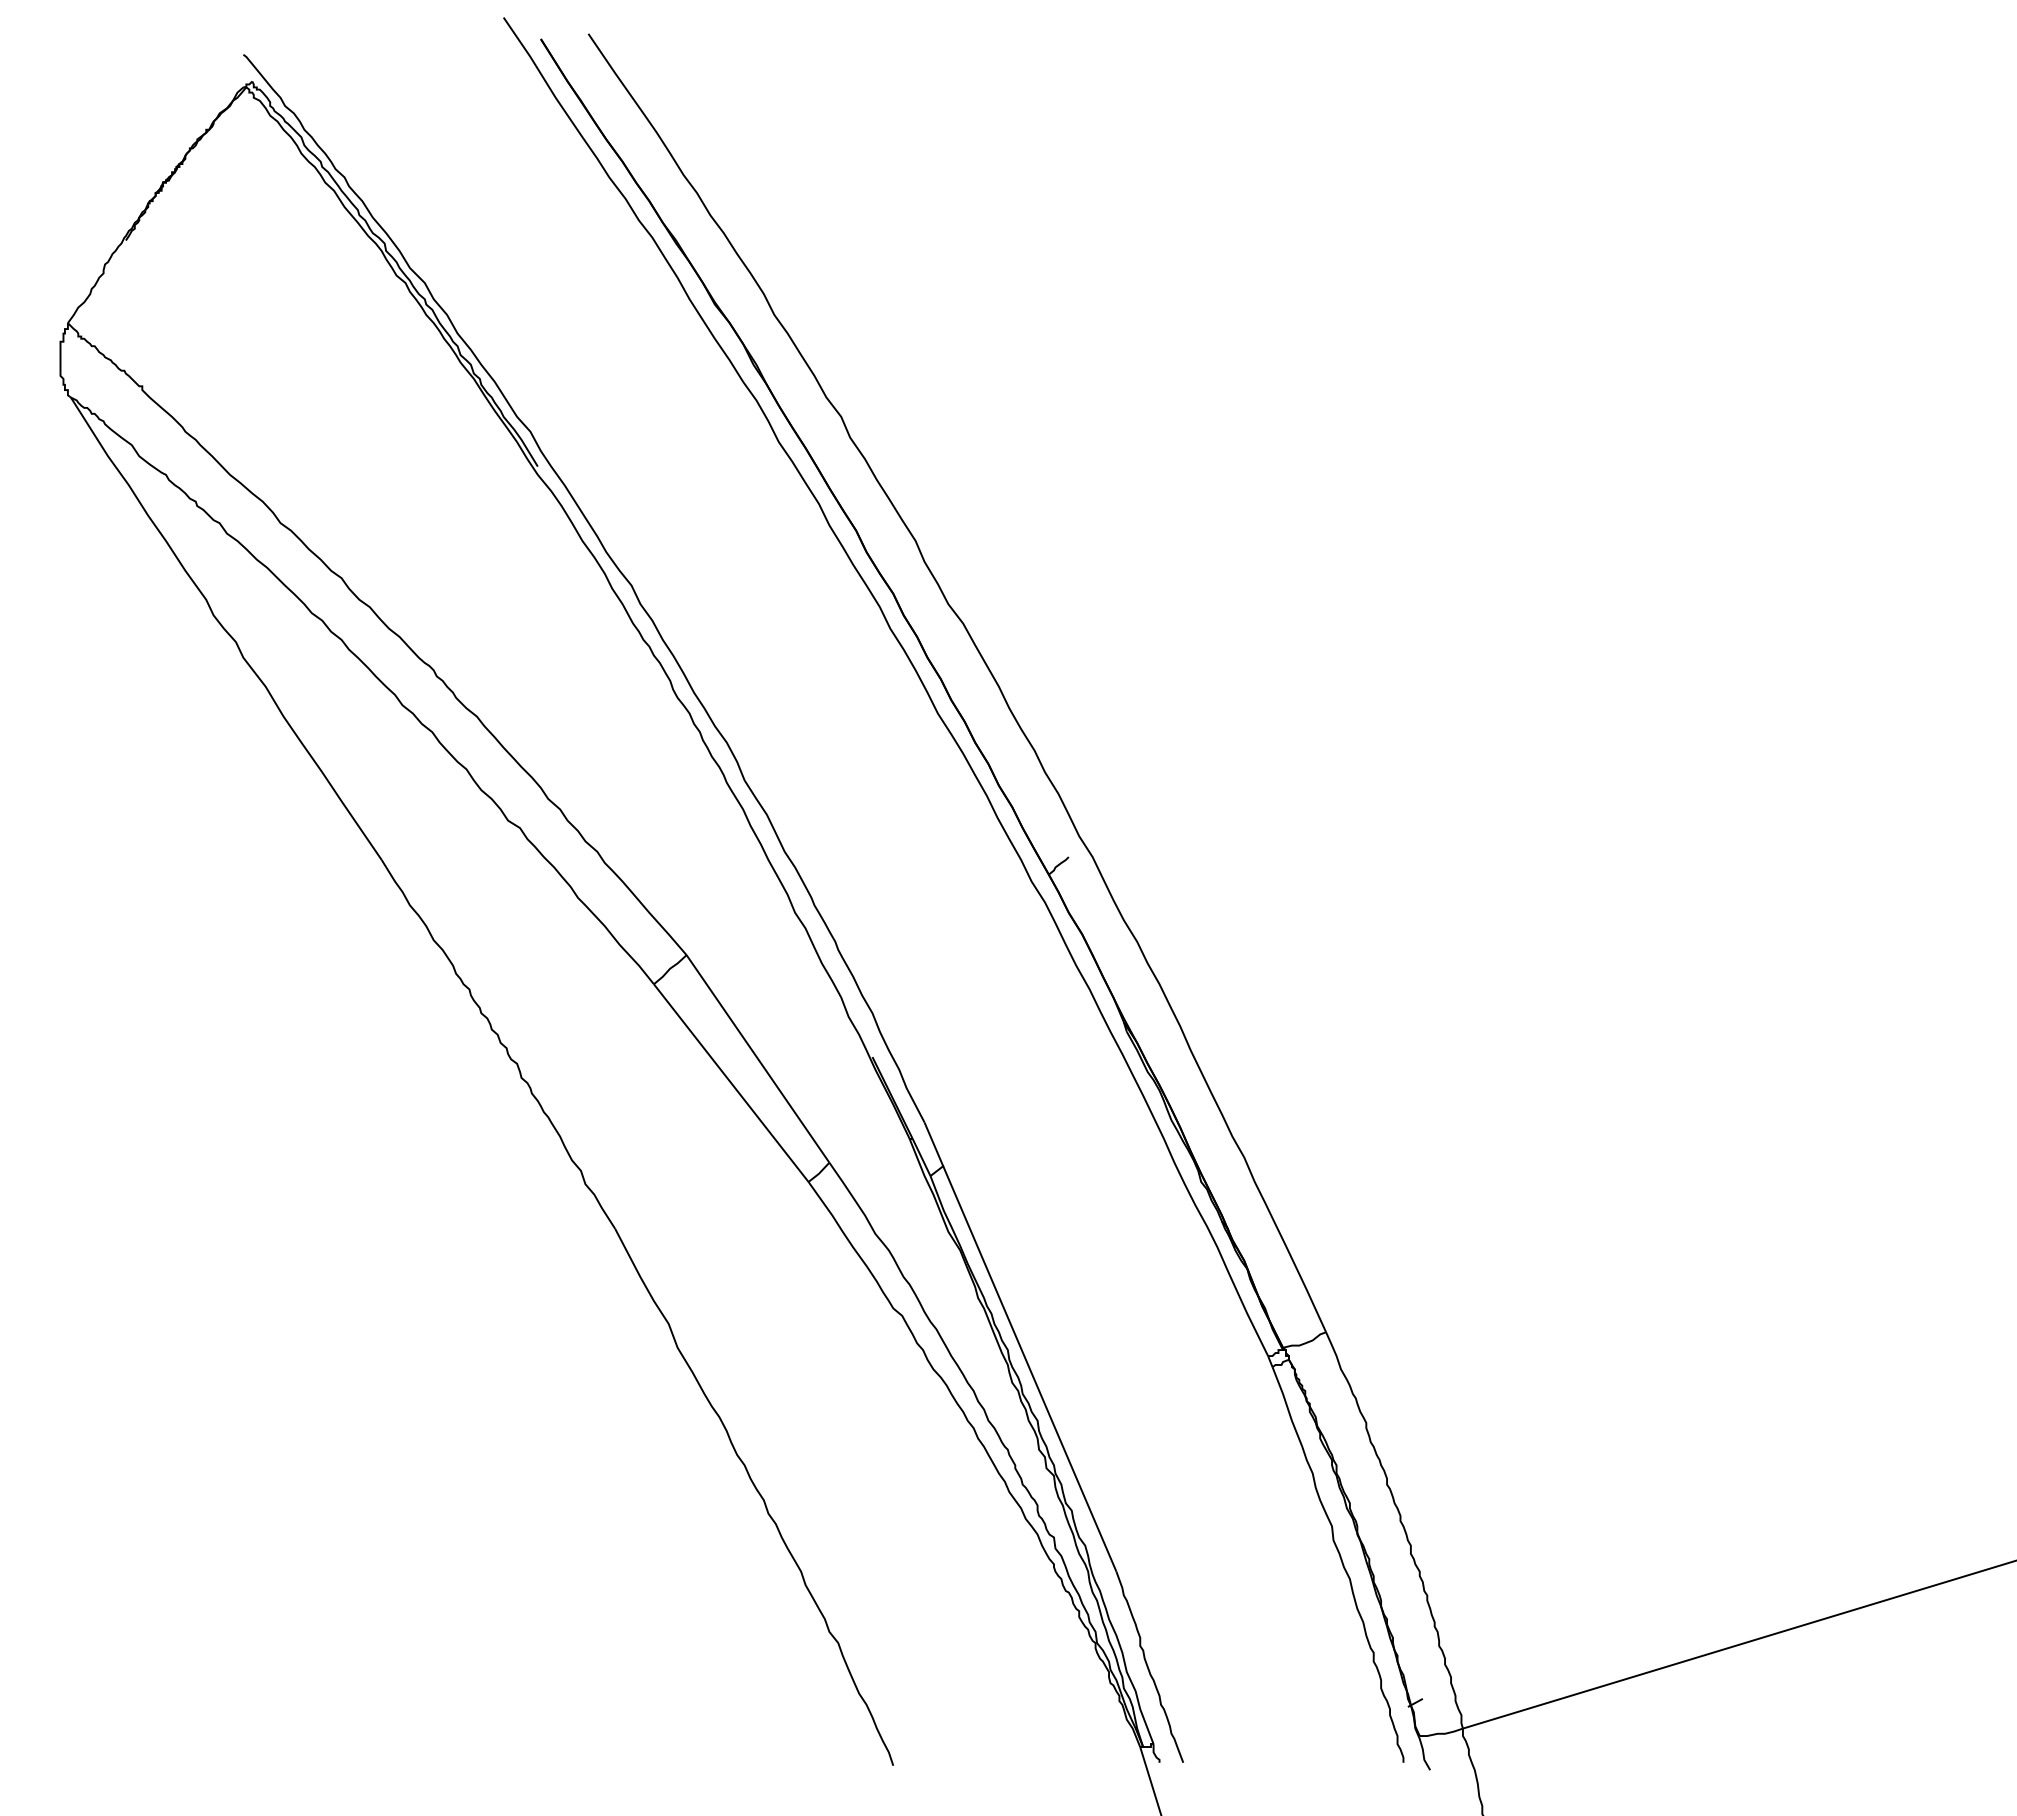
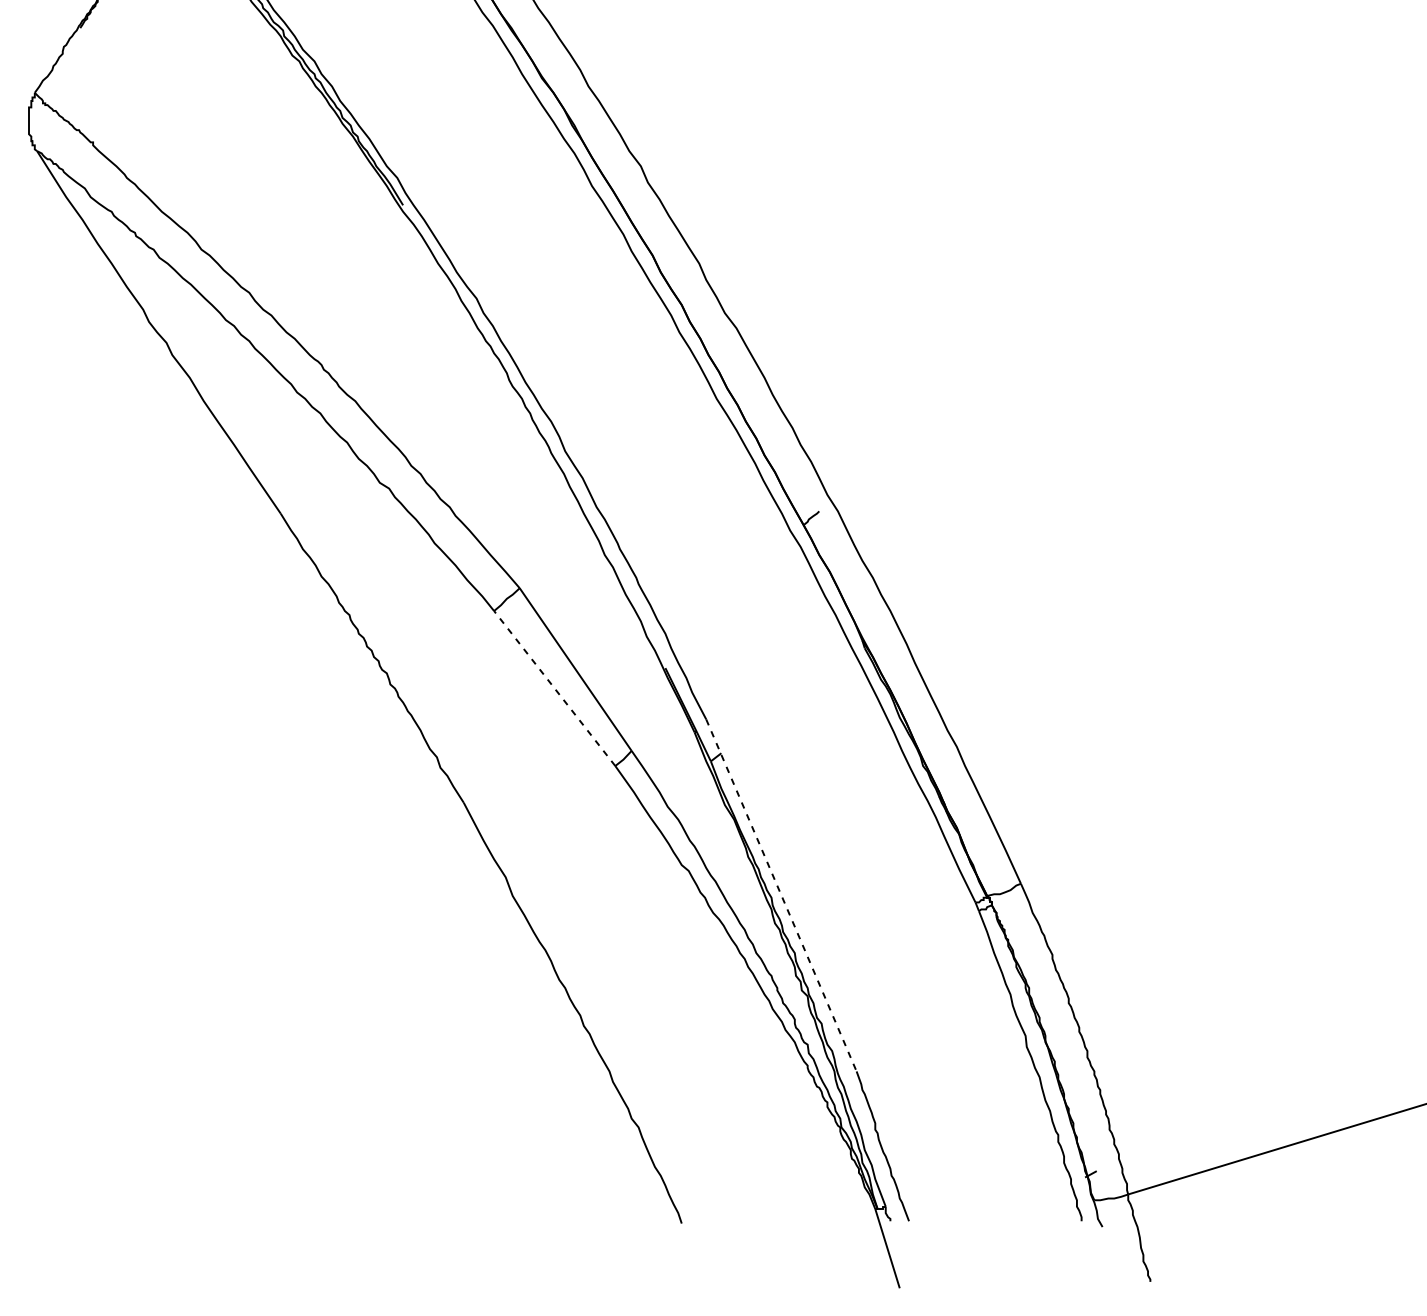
line: (731, 1083) -> (554, 688), solid -> dashed
line: (1020, 1347) -> (781, 895), solid -> dashed

